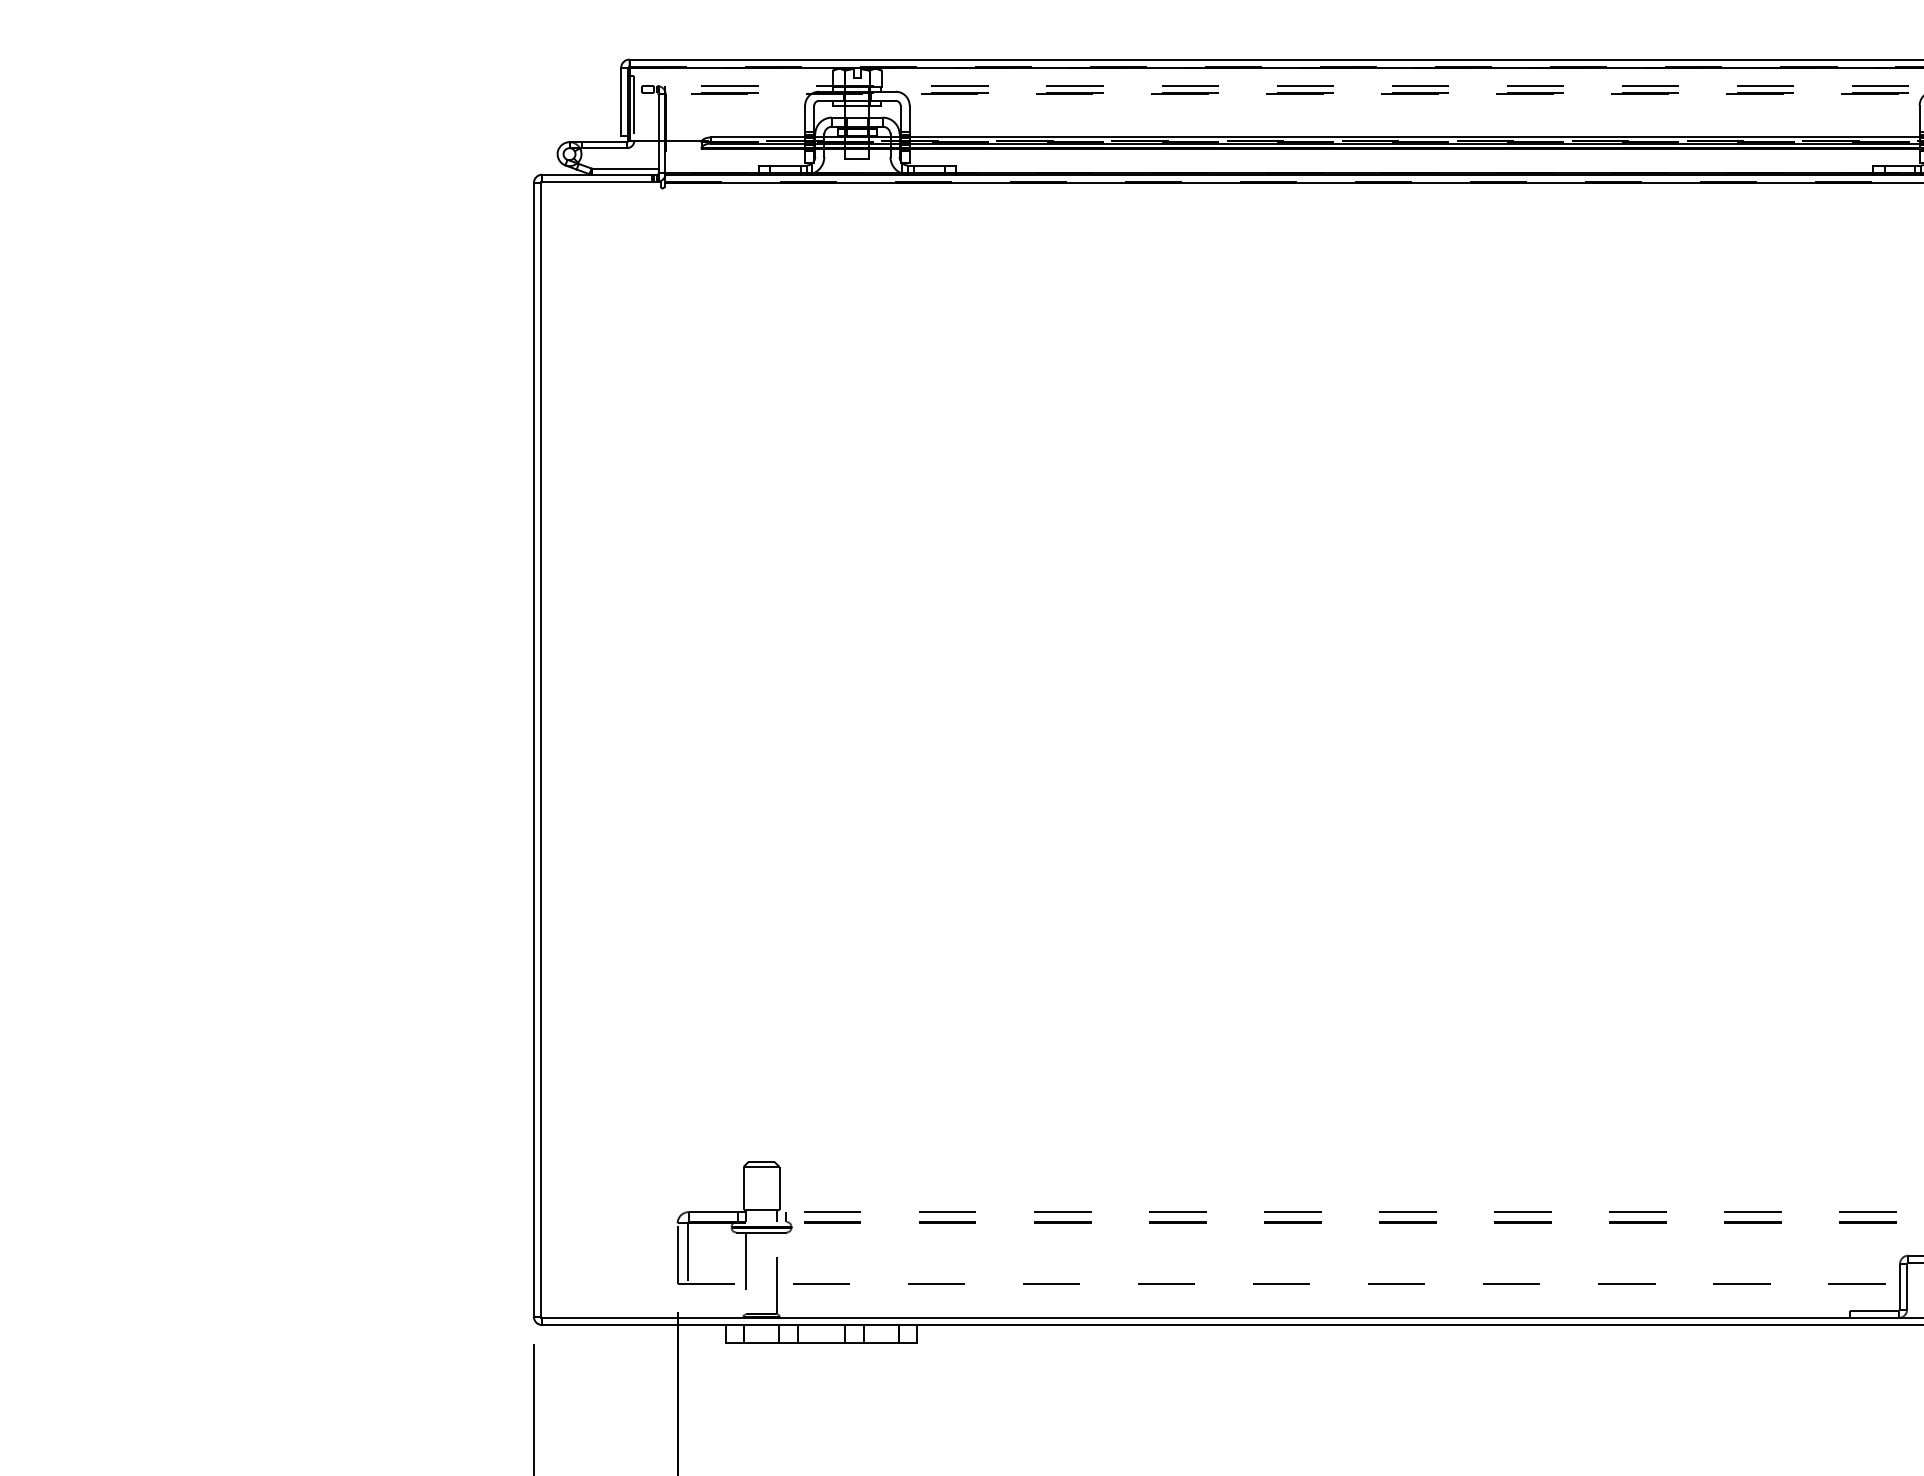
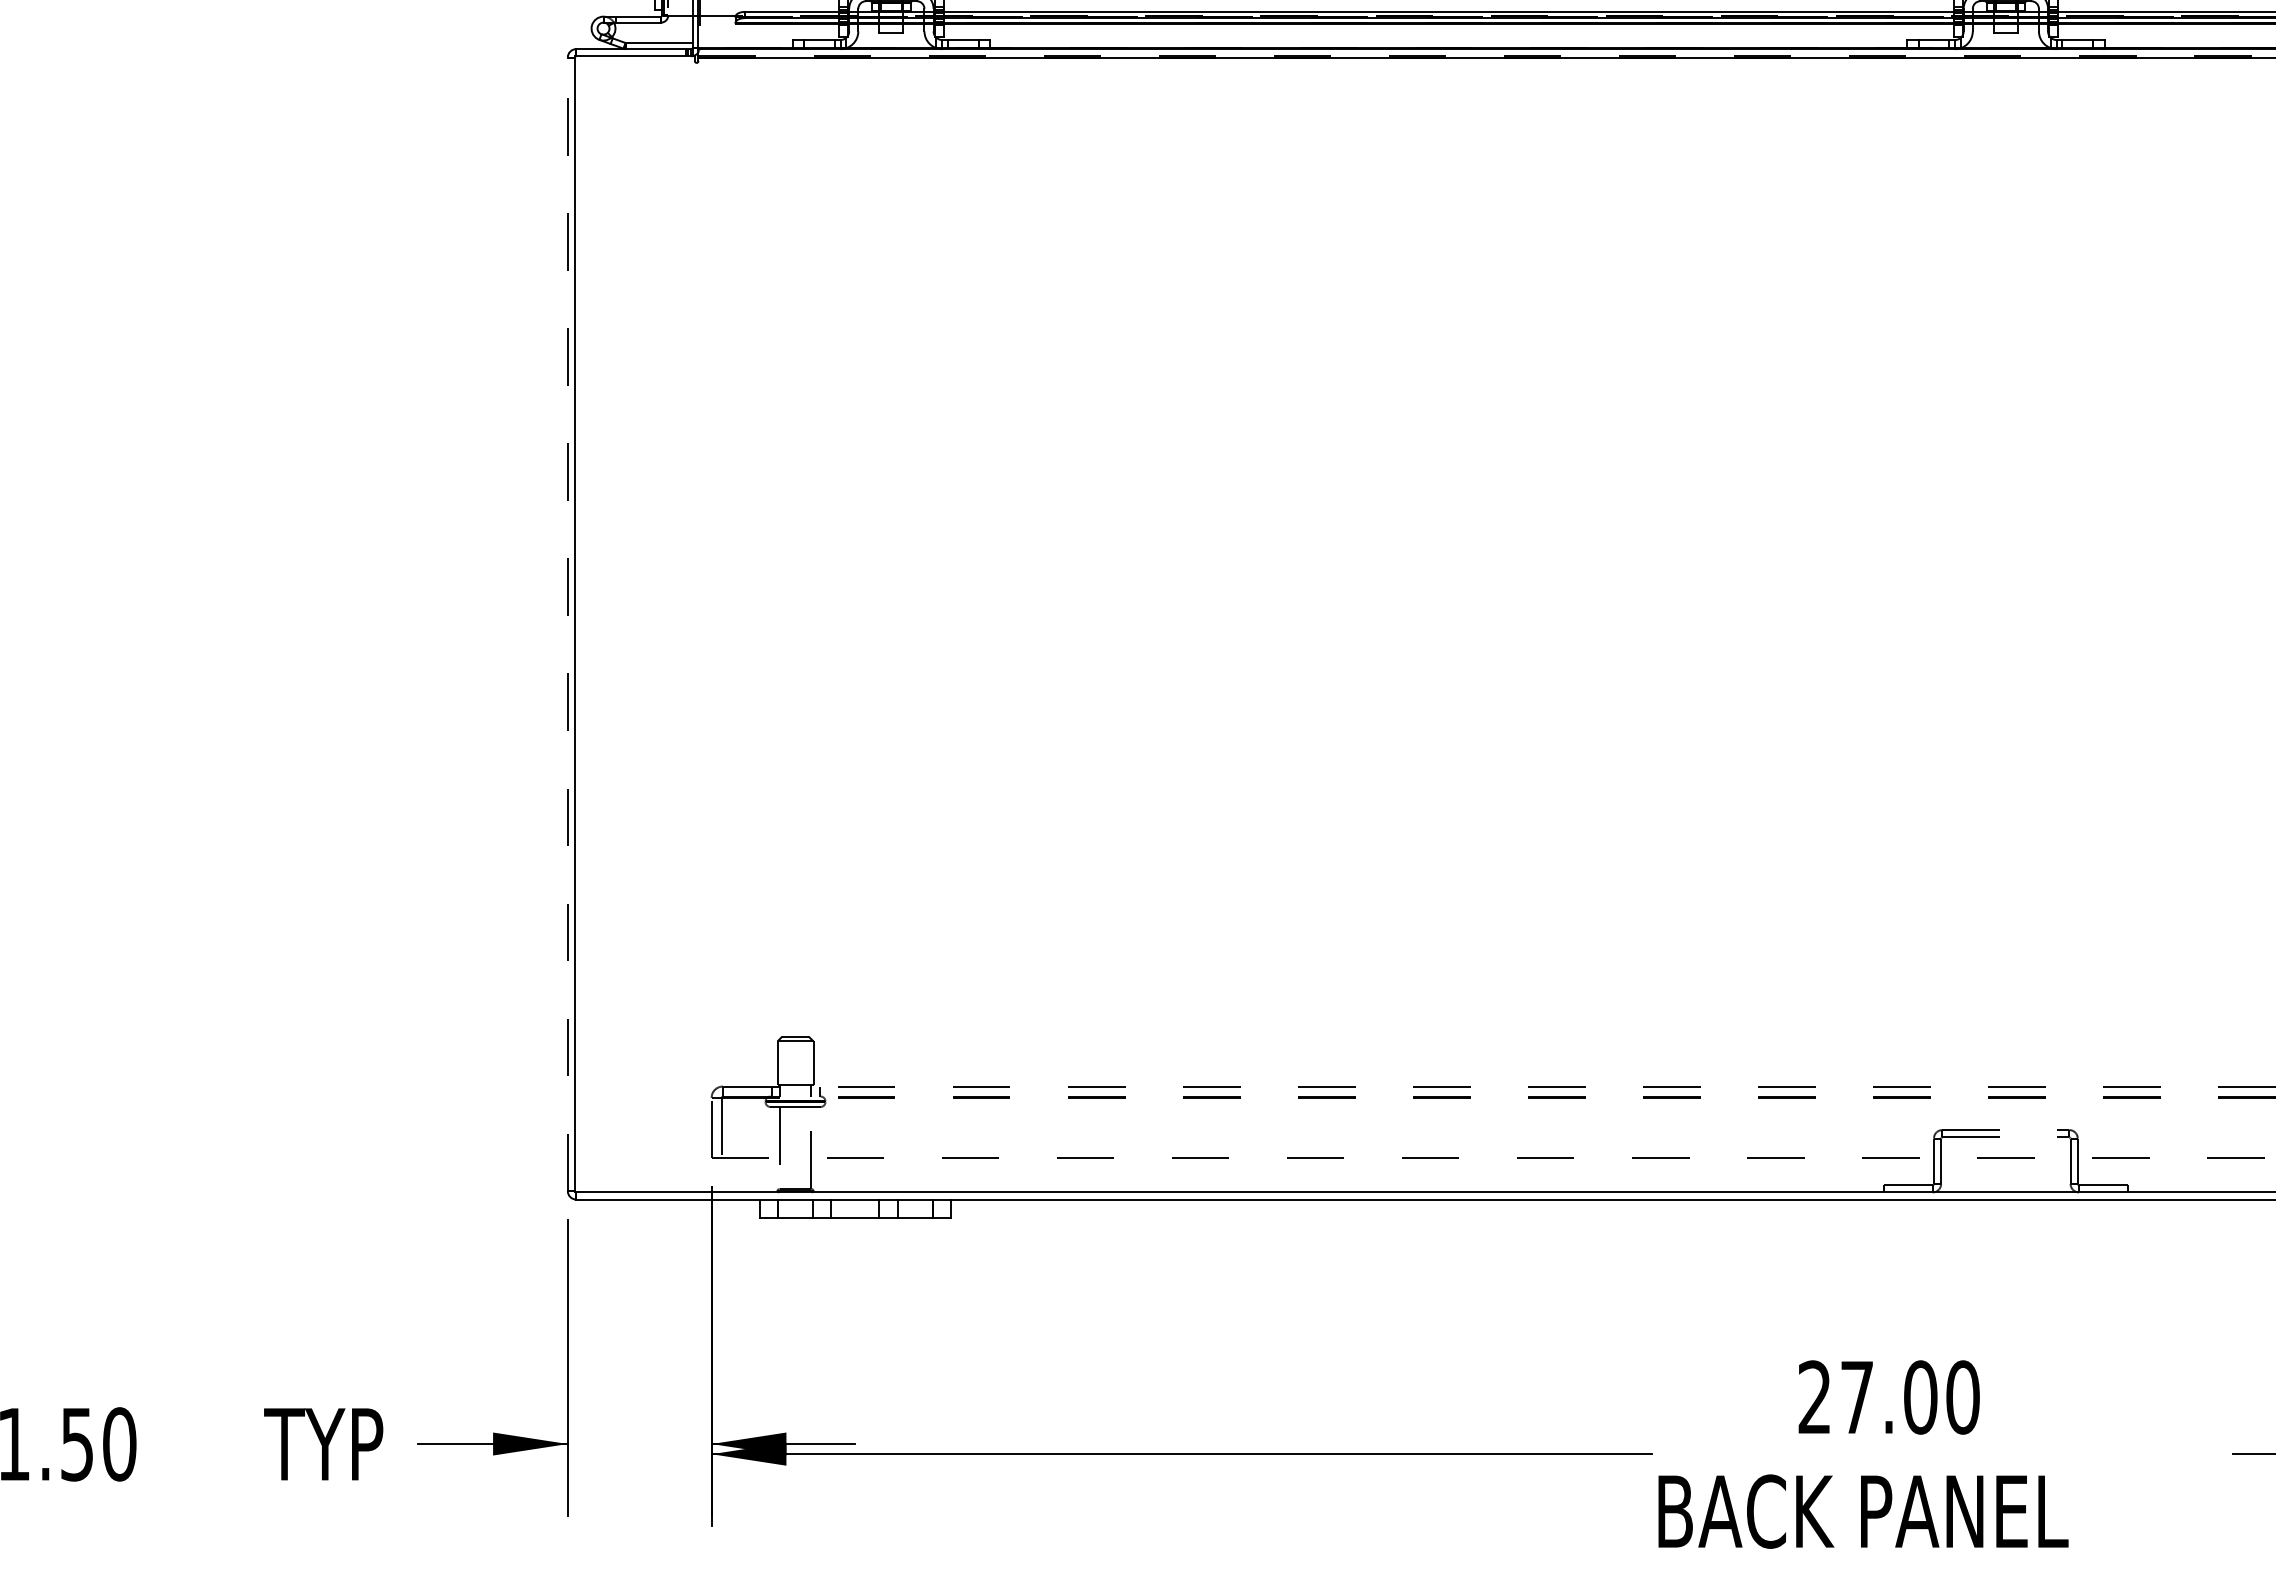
line: (533, 750) -> (567, 624), solid -> dashed

